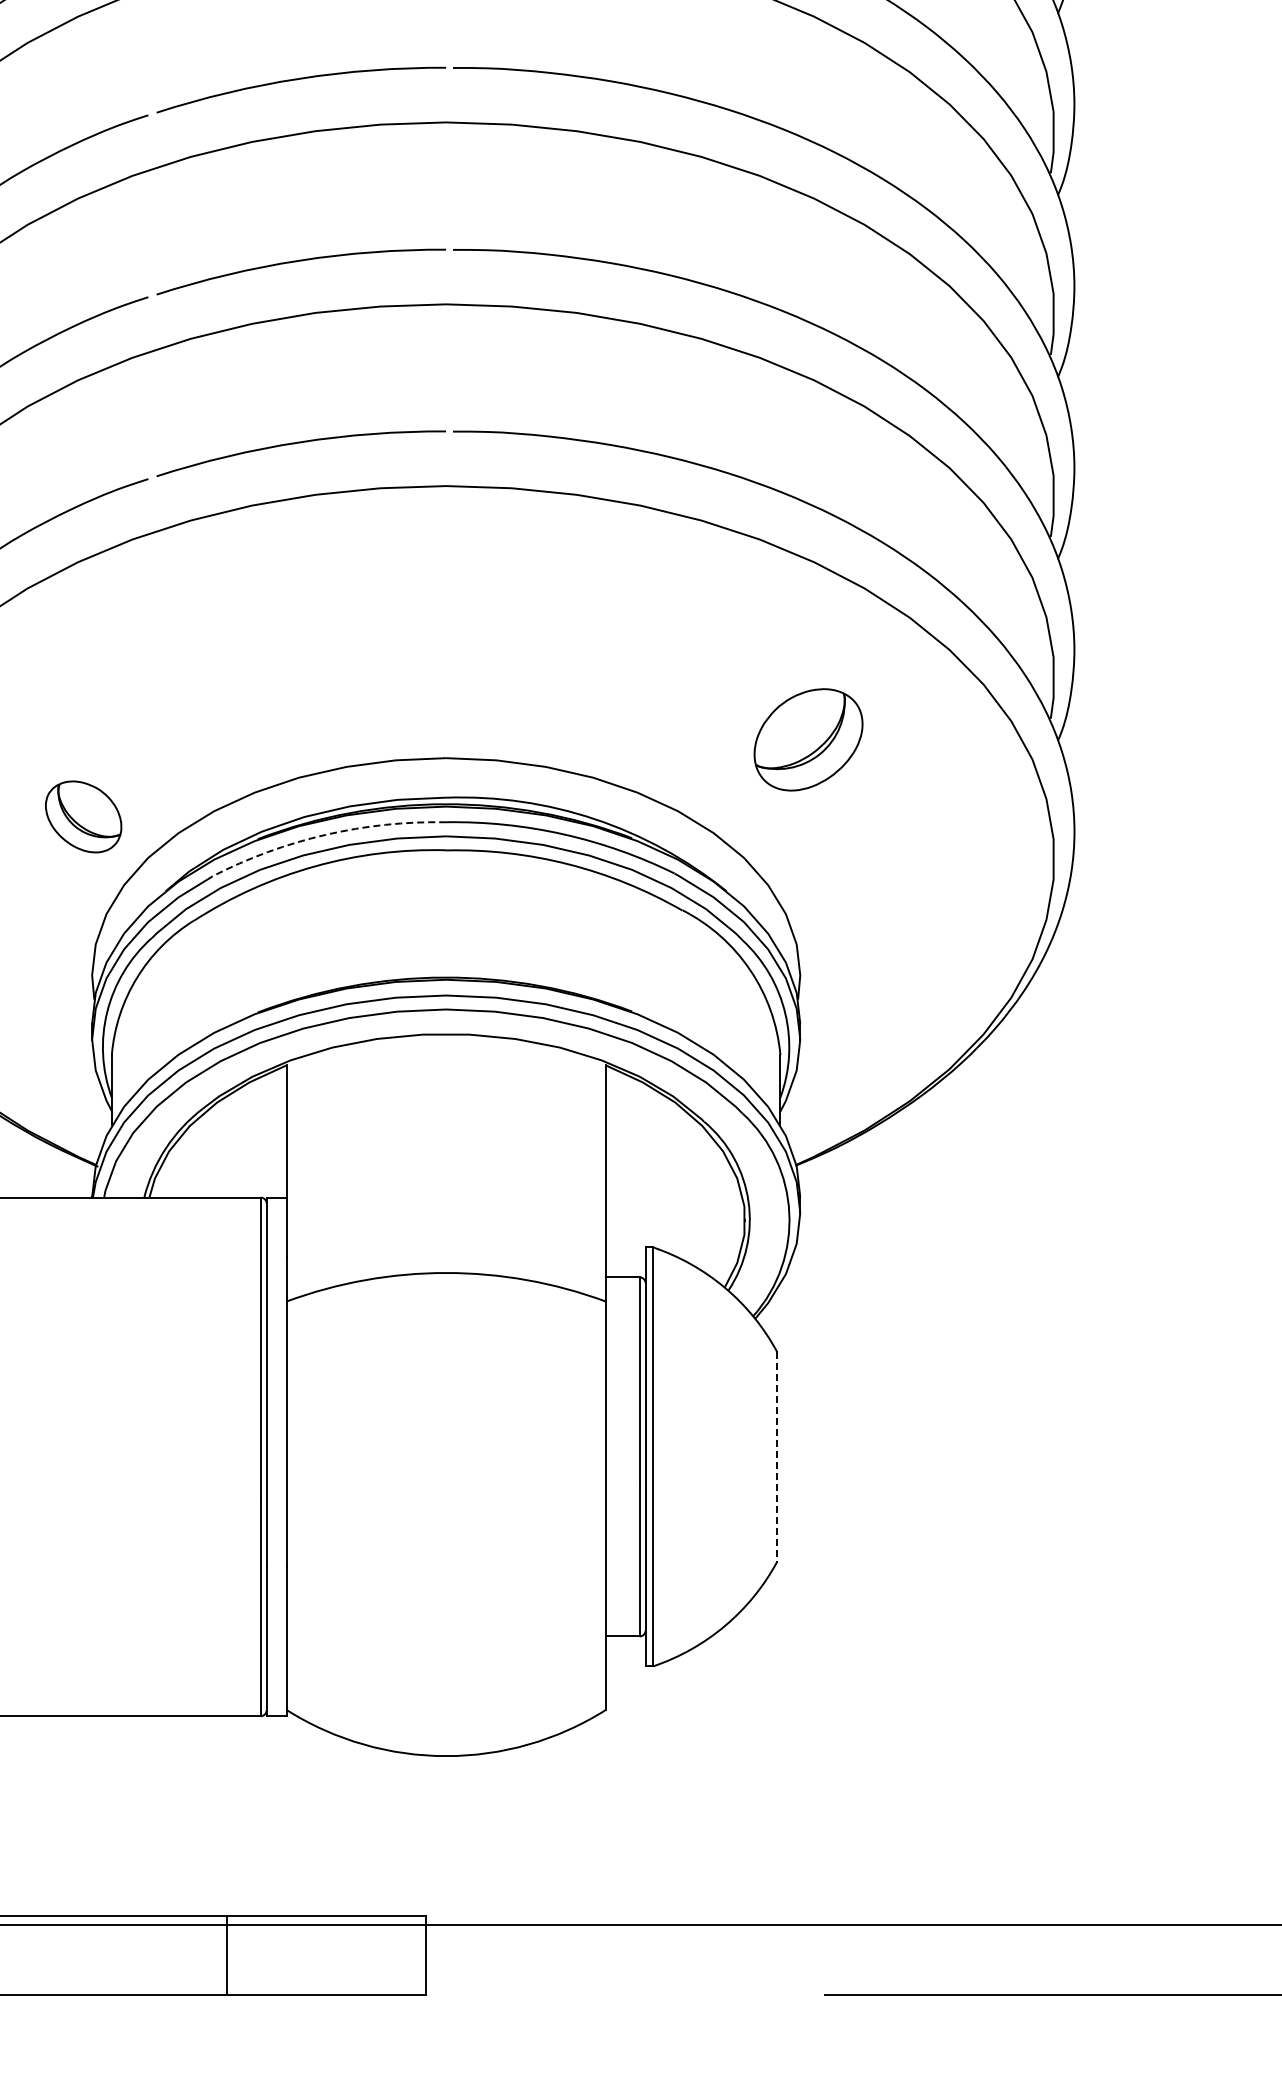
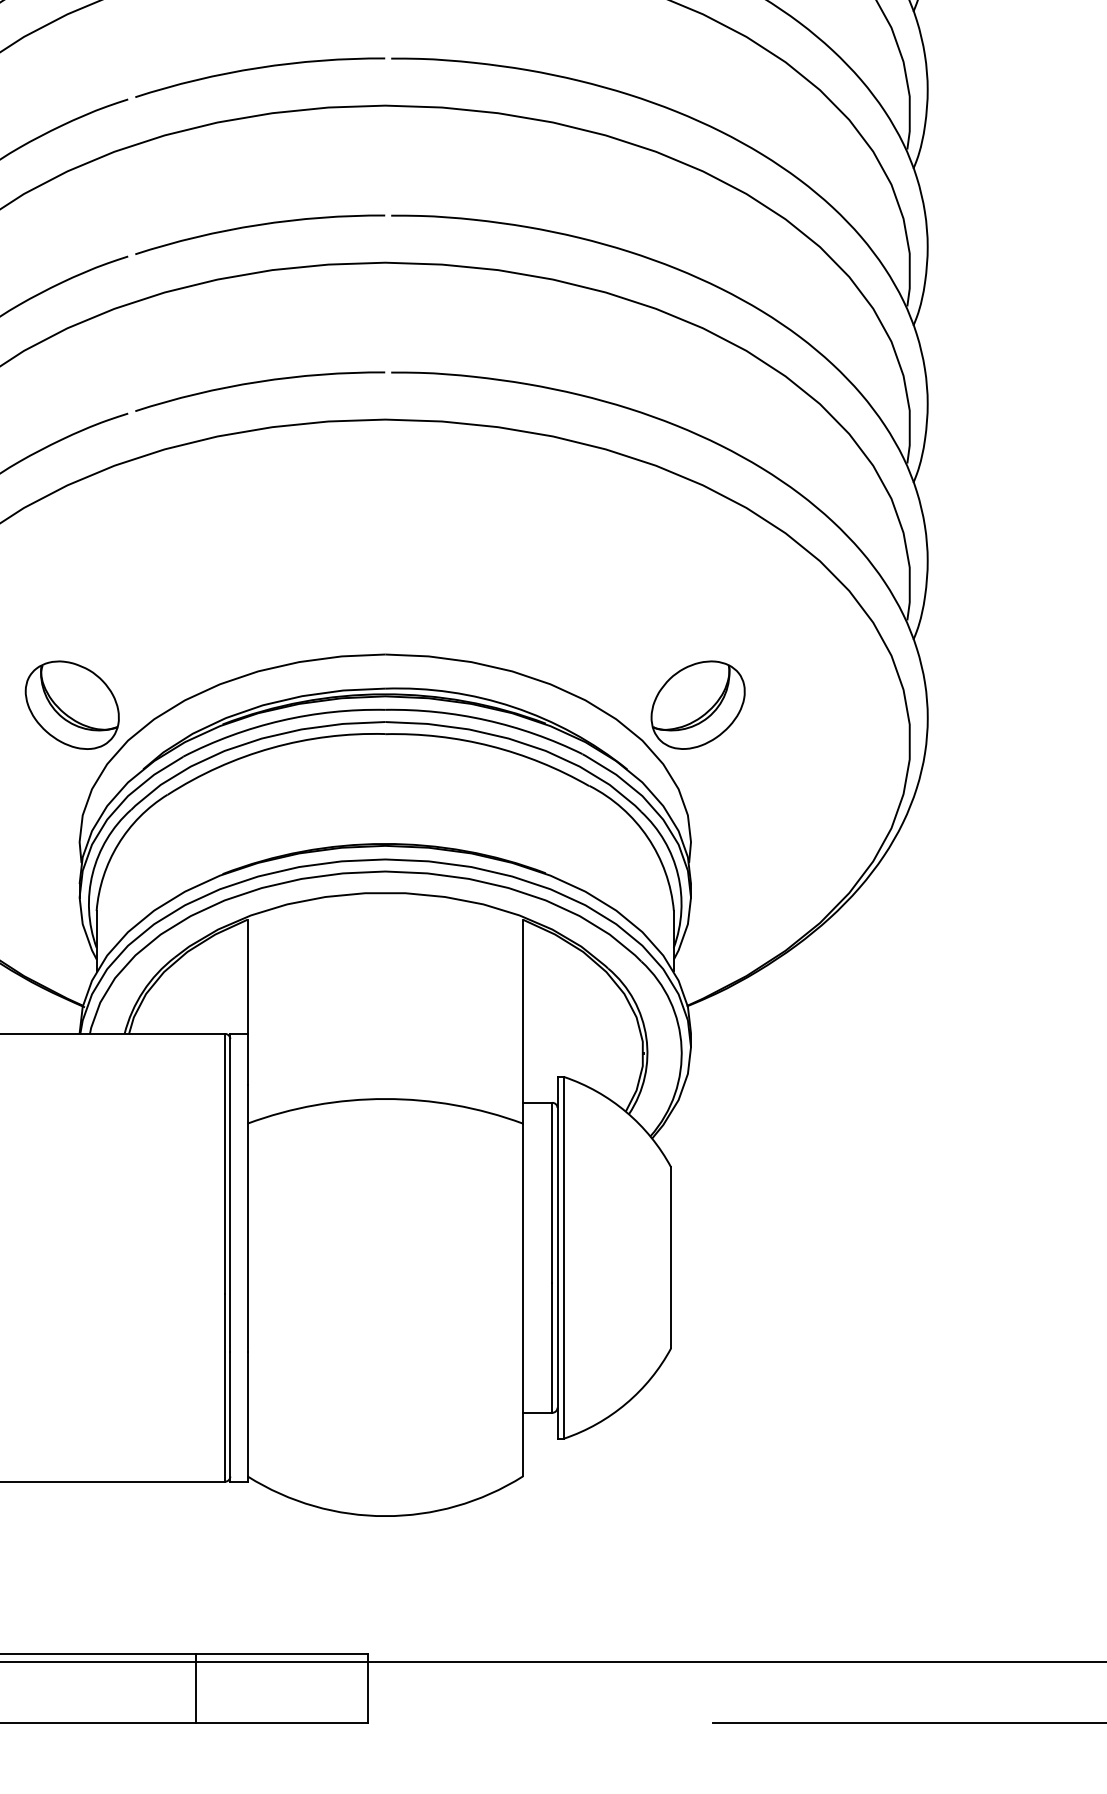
part: (808, 739) -> (698, 704), moved
part: (83, 816) -> (72, 704), size x1.43
arc: (325, 834) -> (281, 720), dashed -> solid
line: (777, 1456) -> (671, 1257), dashed -> solid

